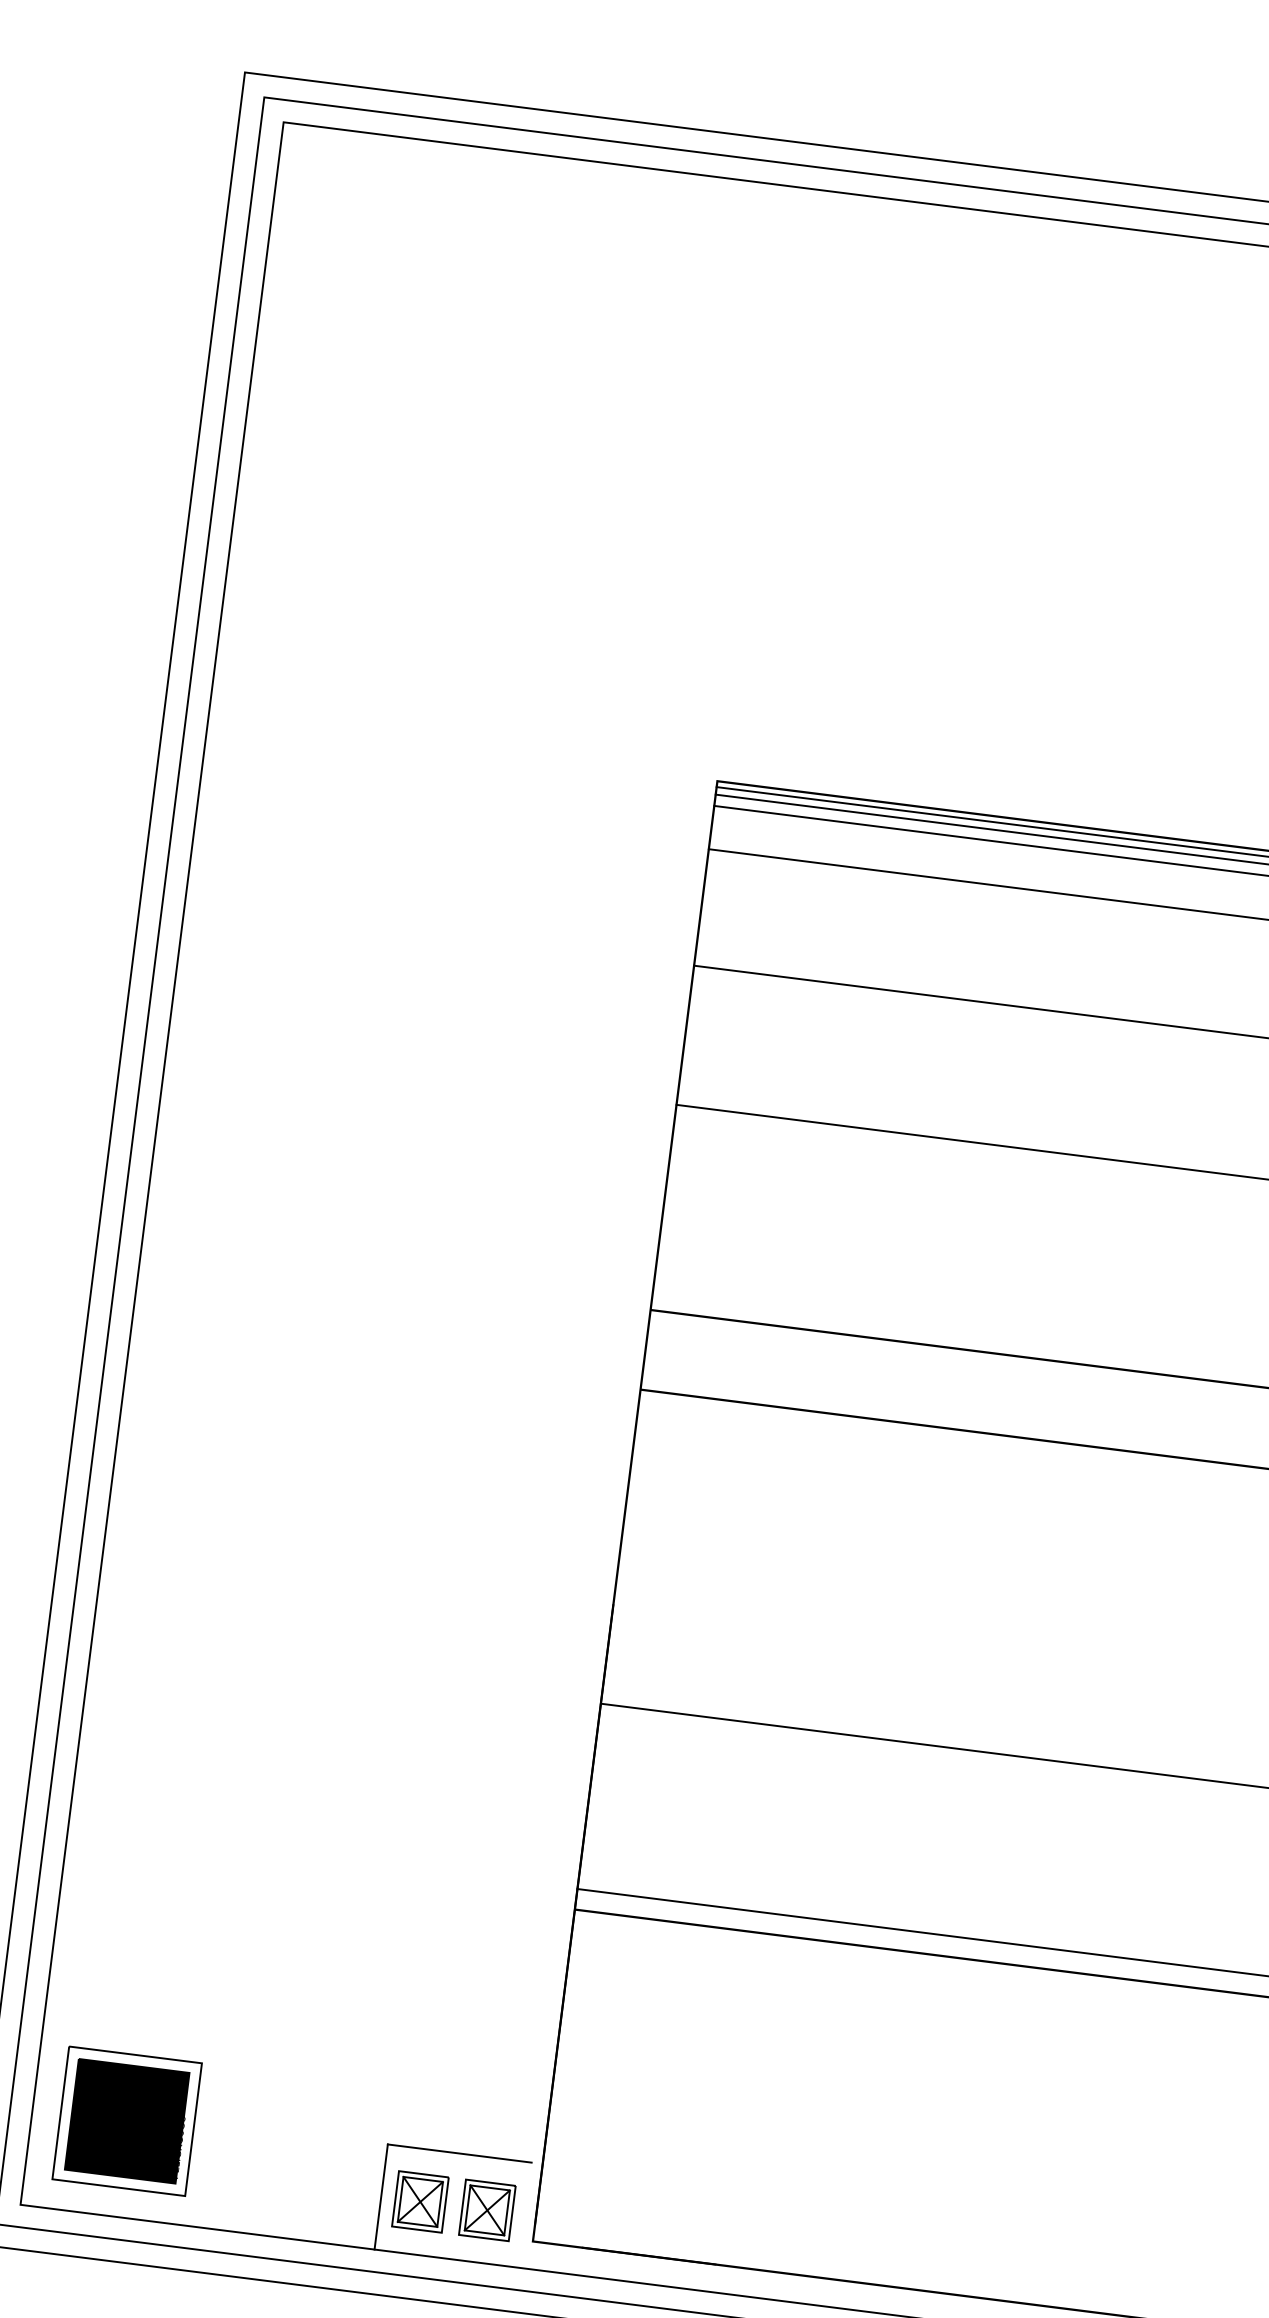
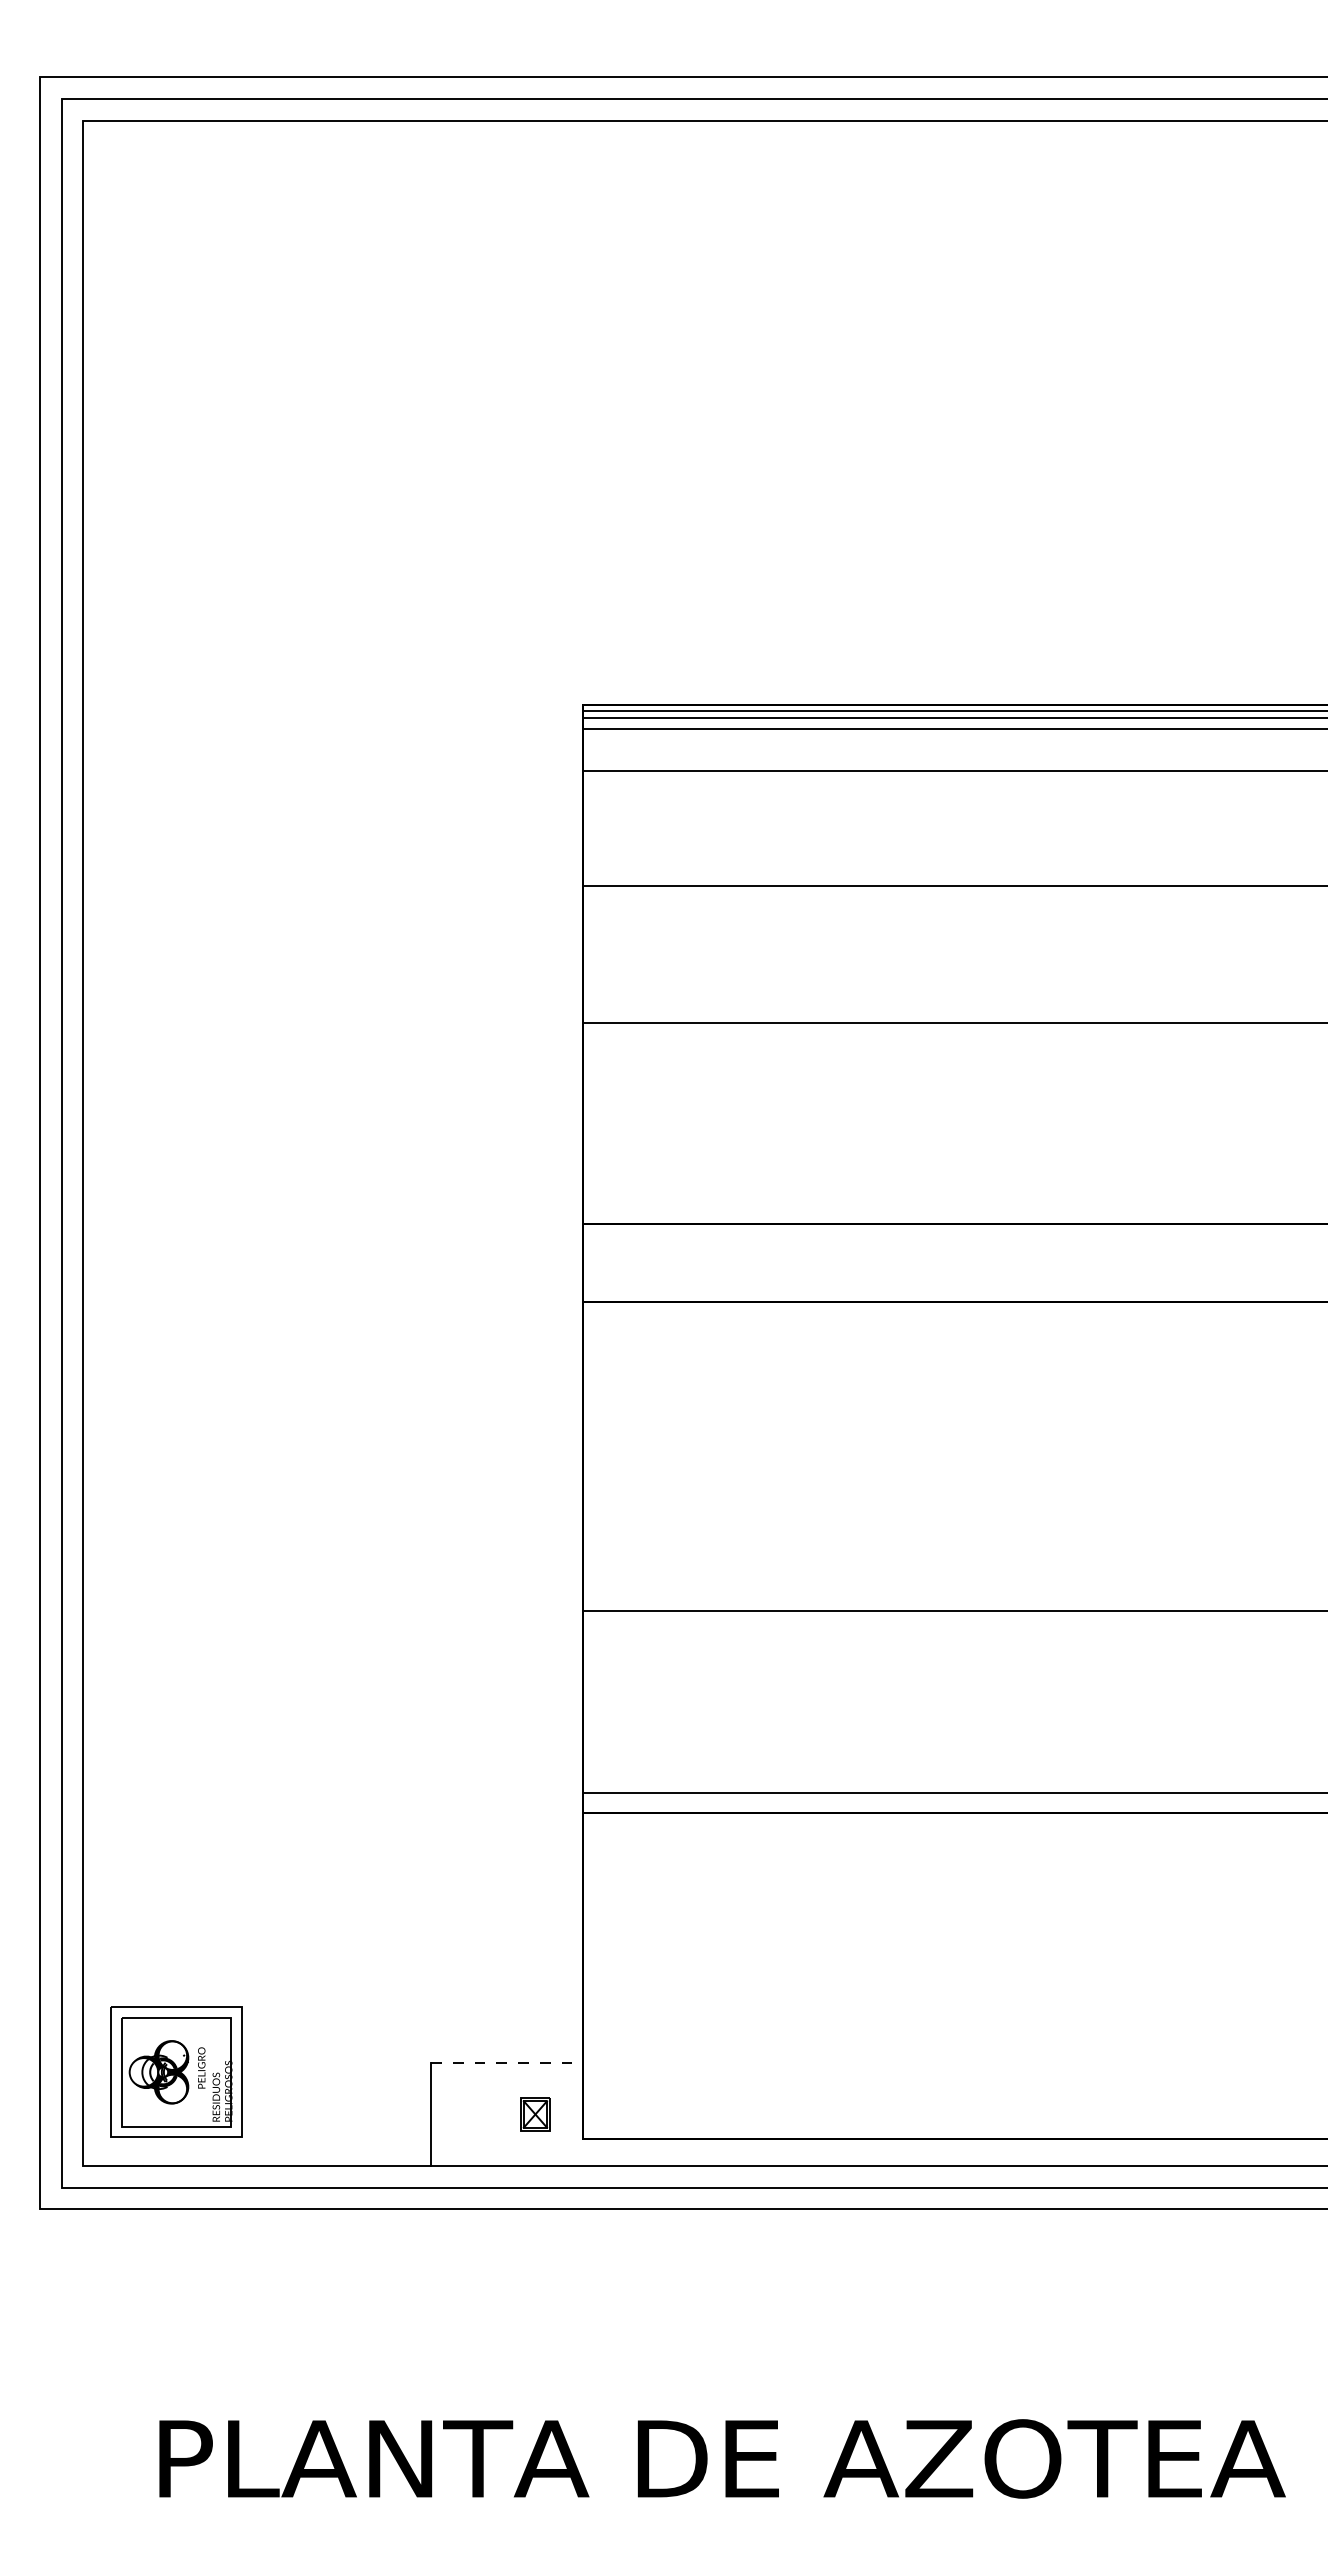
fill: (127, 2120) -> (176, 2071), removed
line: (459, 2153) -> (501, 2062), solid -> dashed
part: (420, 2202) -> (469, 2114), removed
part: (487, 2210) -> (535, 2114), size x0.6

